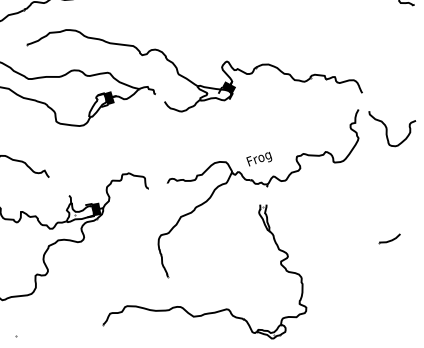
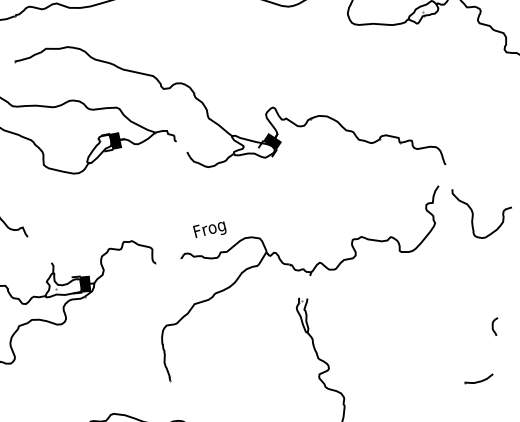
text: (259, 158) -> (210, 228), moved
curve: (410, 212) -> (493, 326), added
part: (389, 238) -> (478, 378), moved

